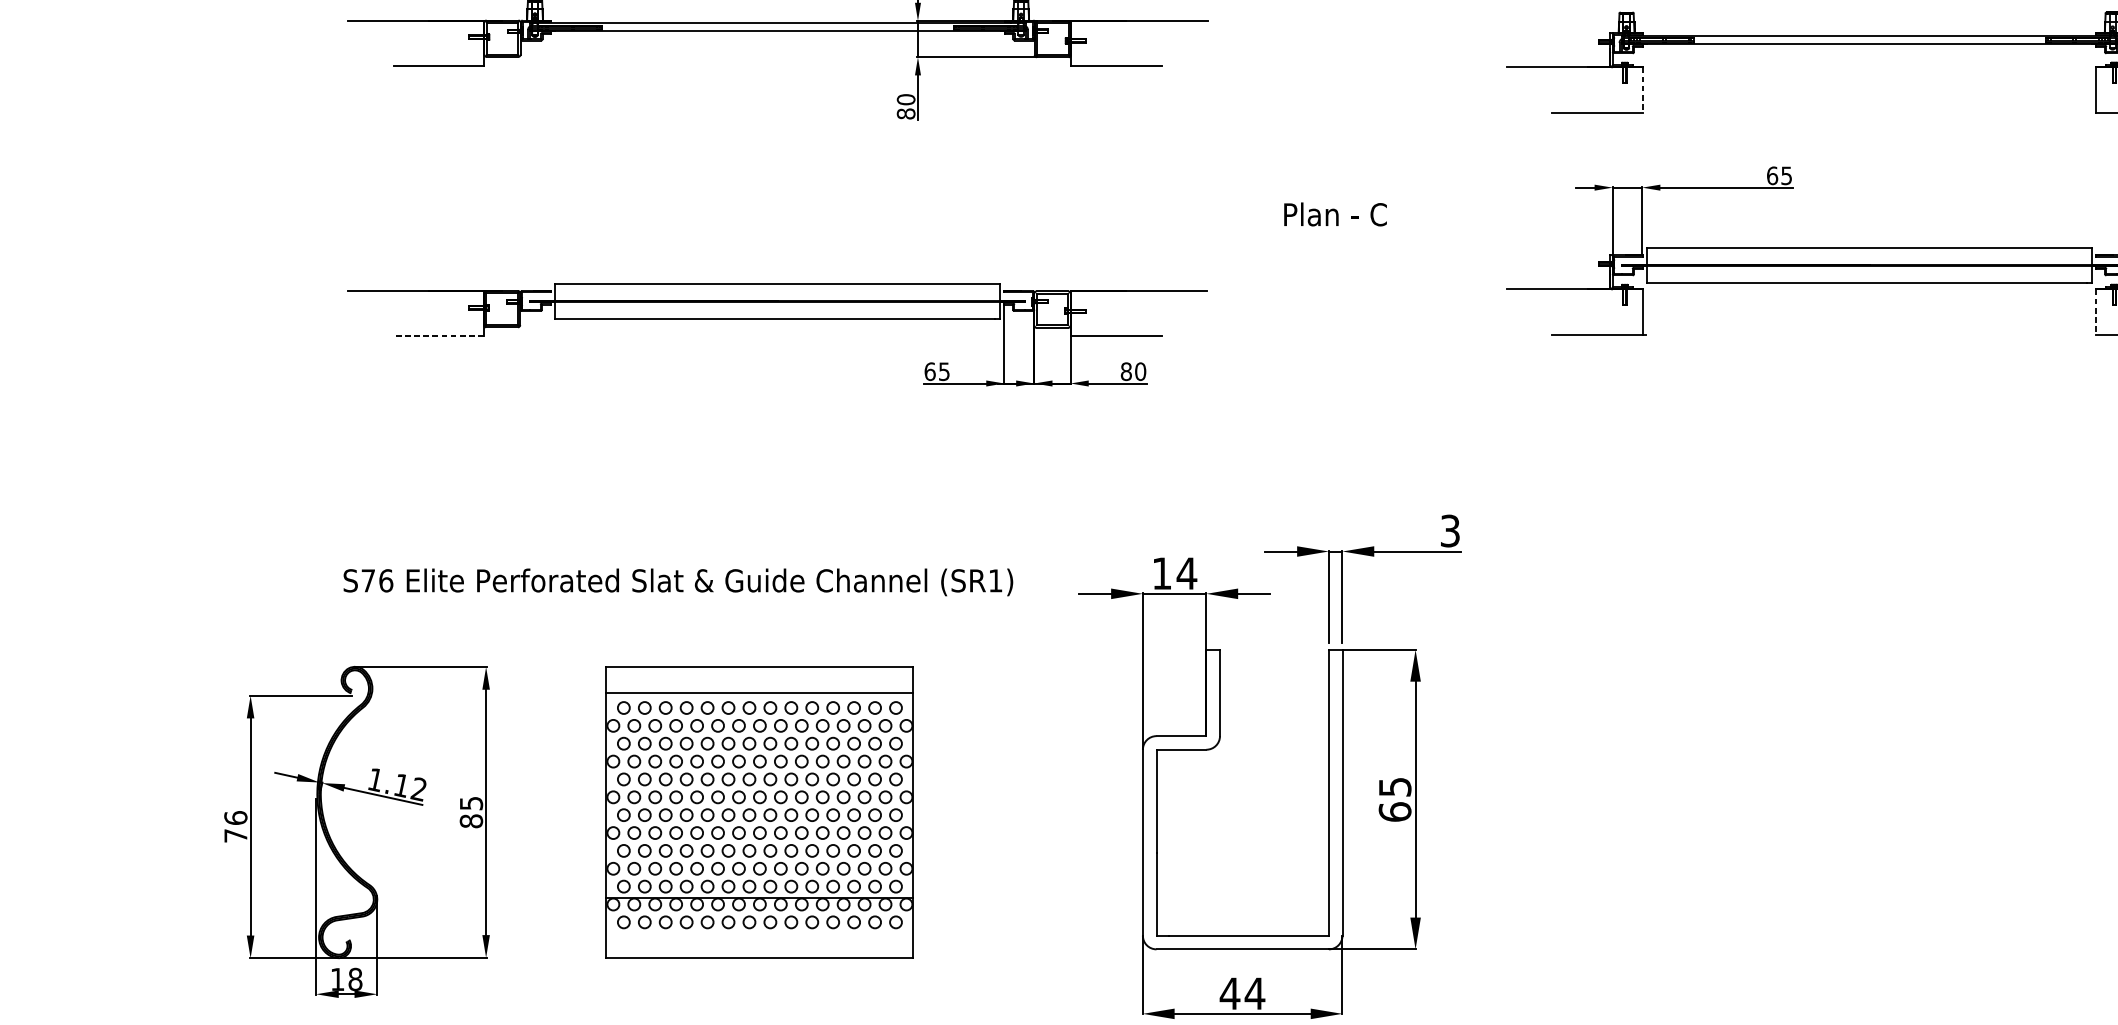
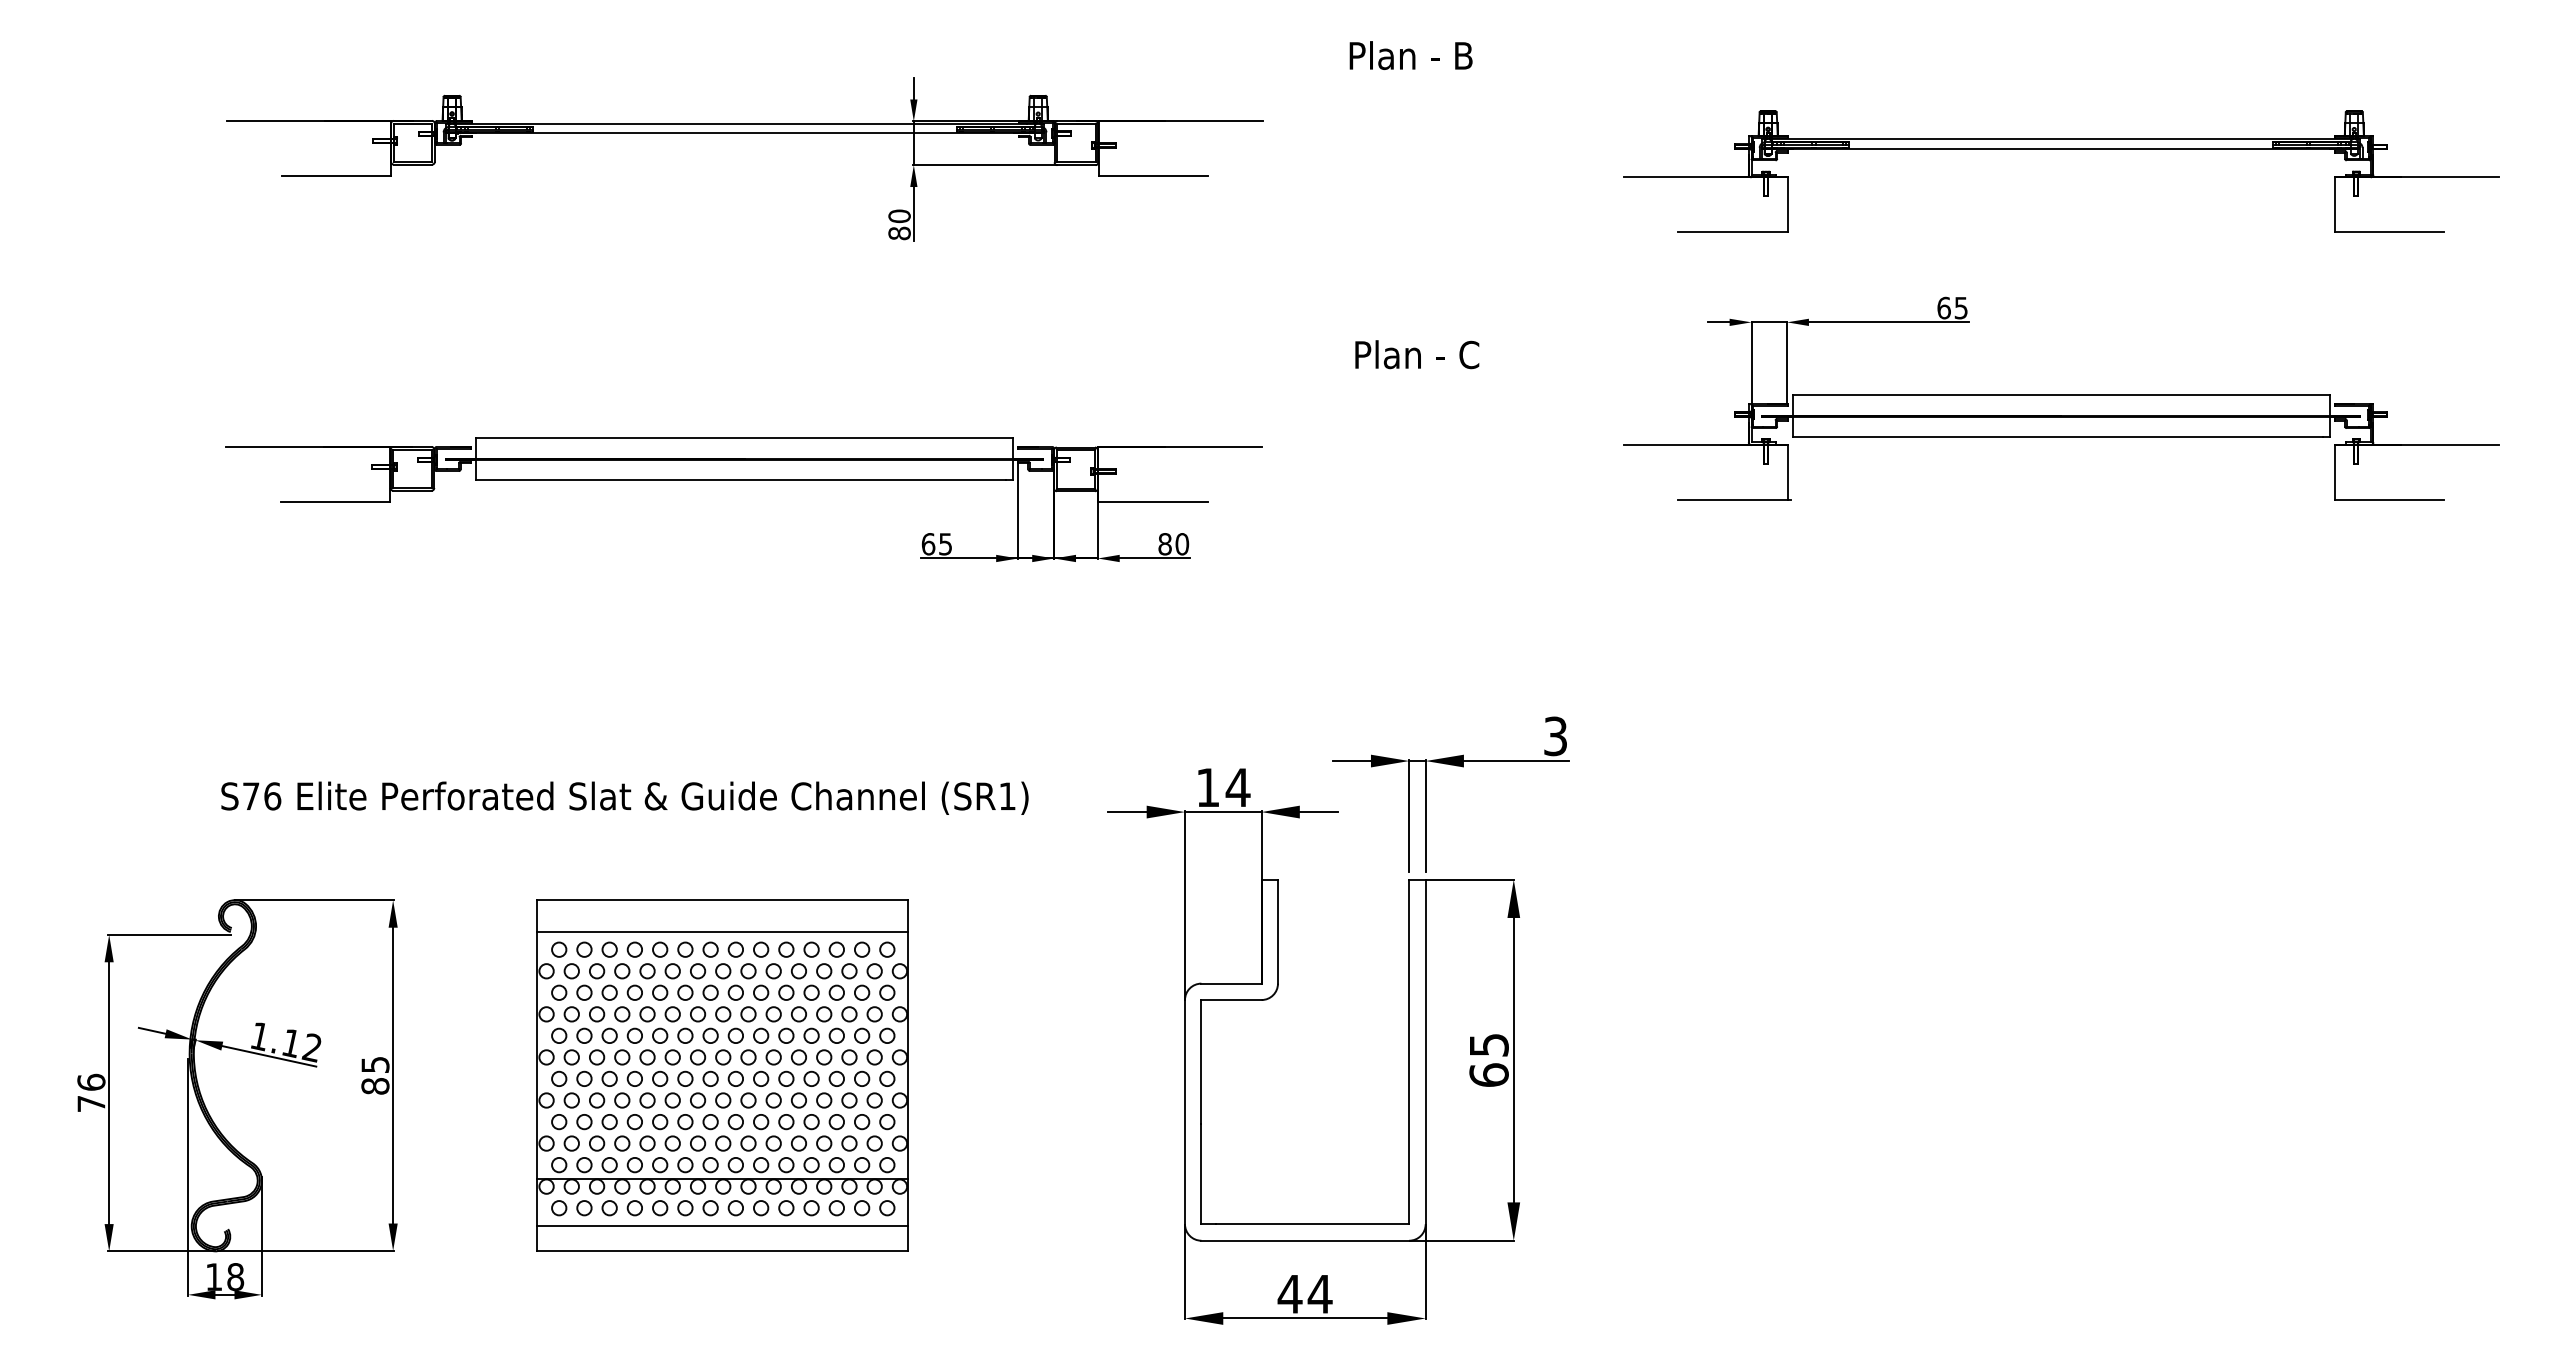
line: (1642, 90) -> (1787, 205), dashed -> solid
line: (2096, 312) -> (2334, 472), dashed -> solid
line: (438, 336) -> (335, 501), dashed -> solid
line: (759, 937) -> (722, 1226), added

